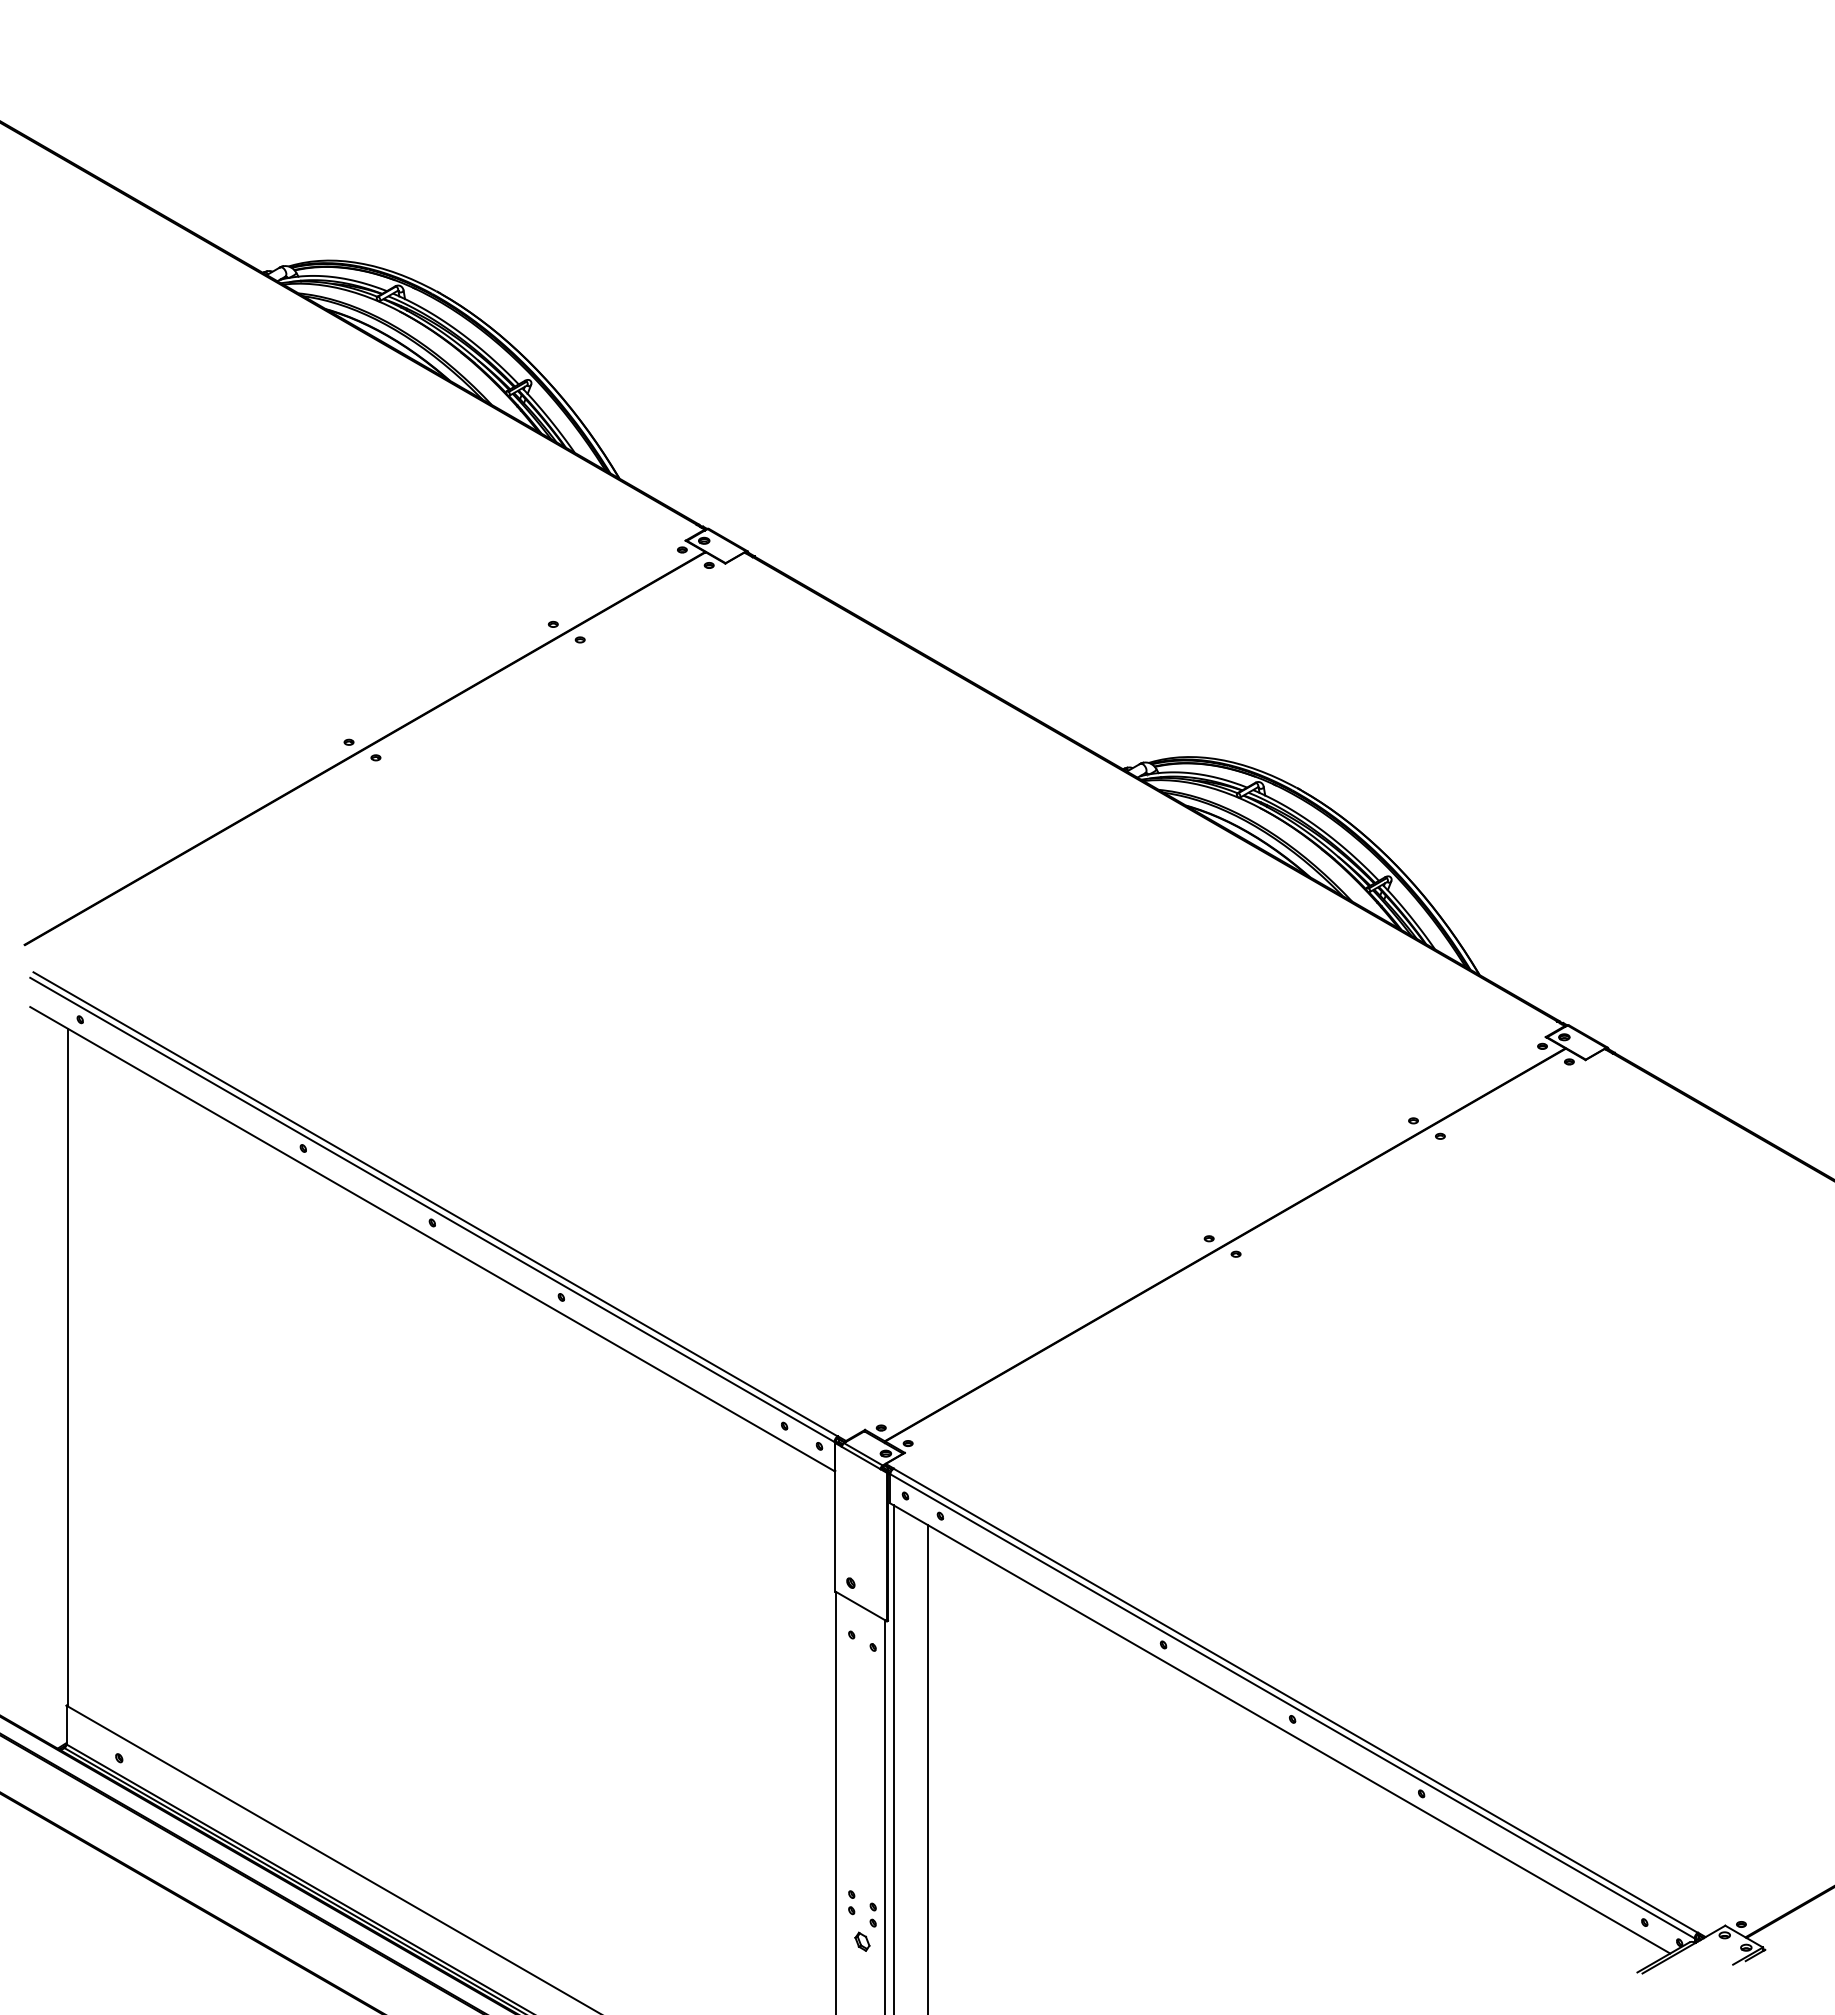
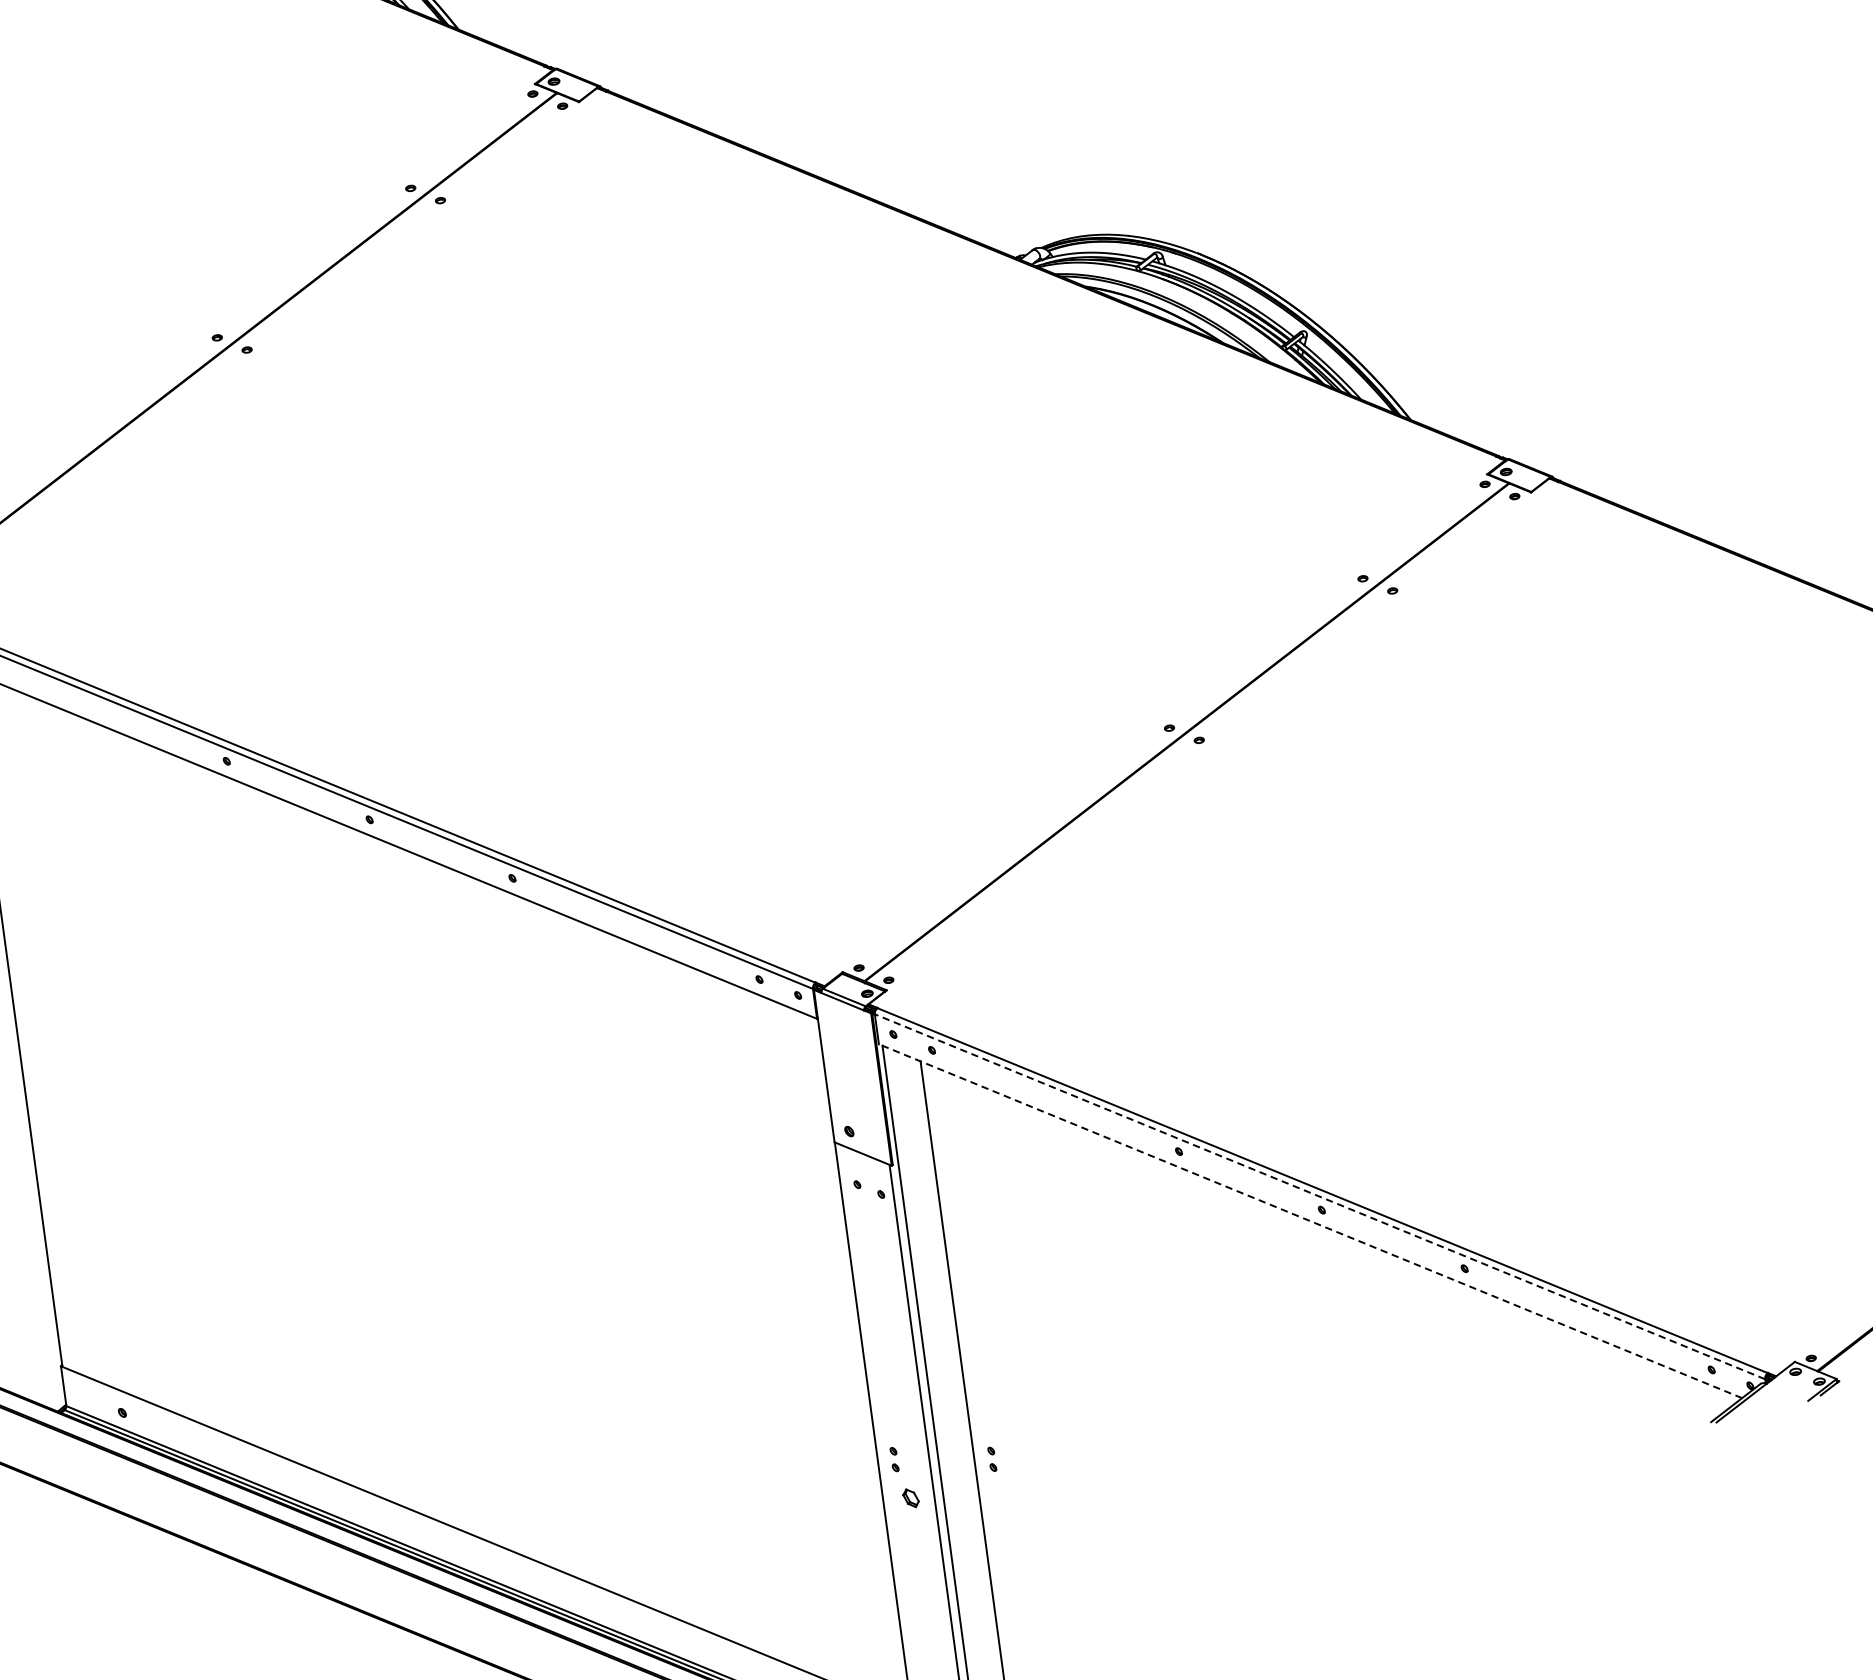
line: (1292, 1706) -> (1319, 1196), solid -> dashed
line: (1279, 1728) -> (1309, 1221), solid -> dashed
part: (872, 1914) -> (991, 1458), moved

